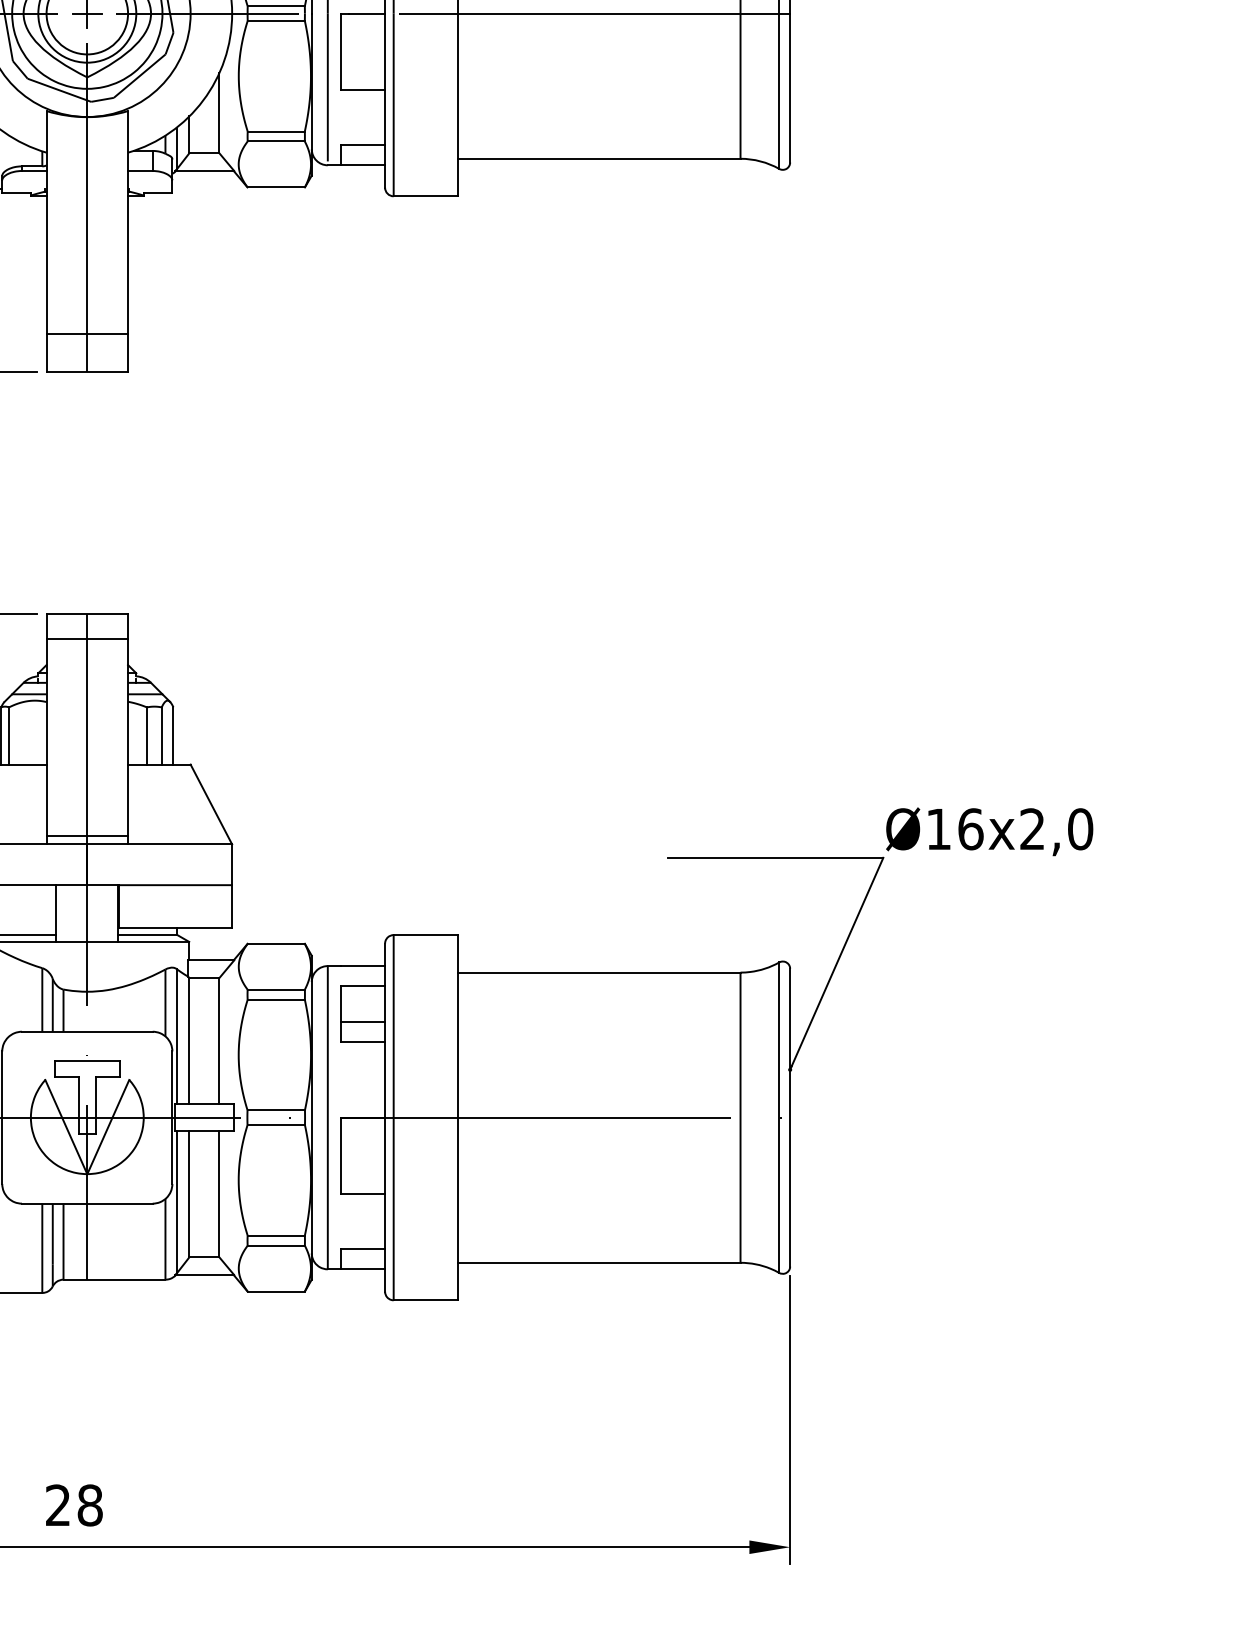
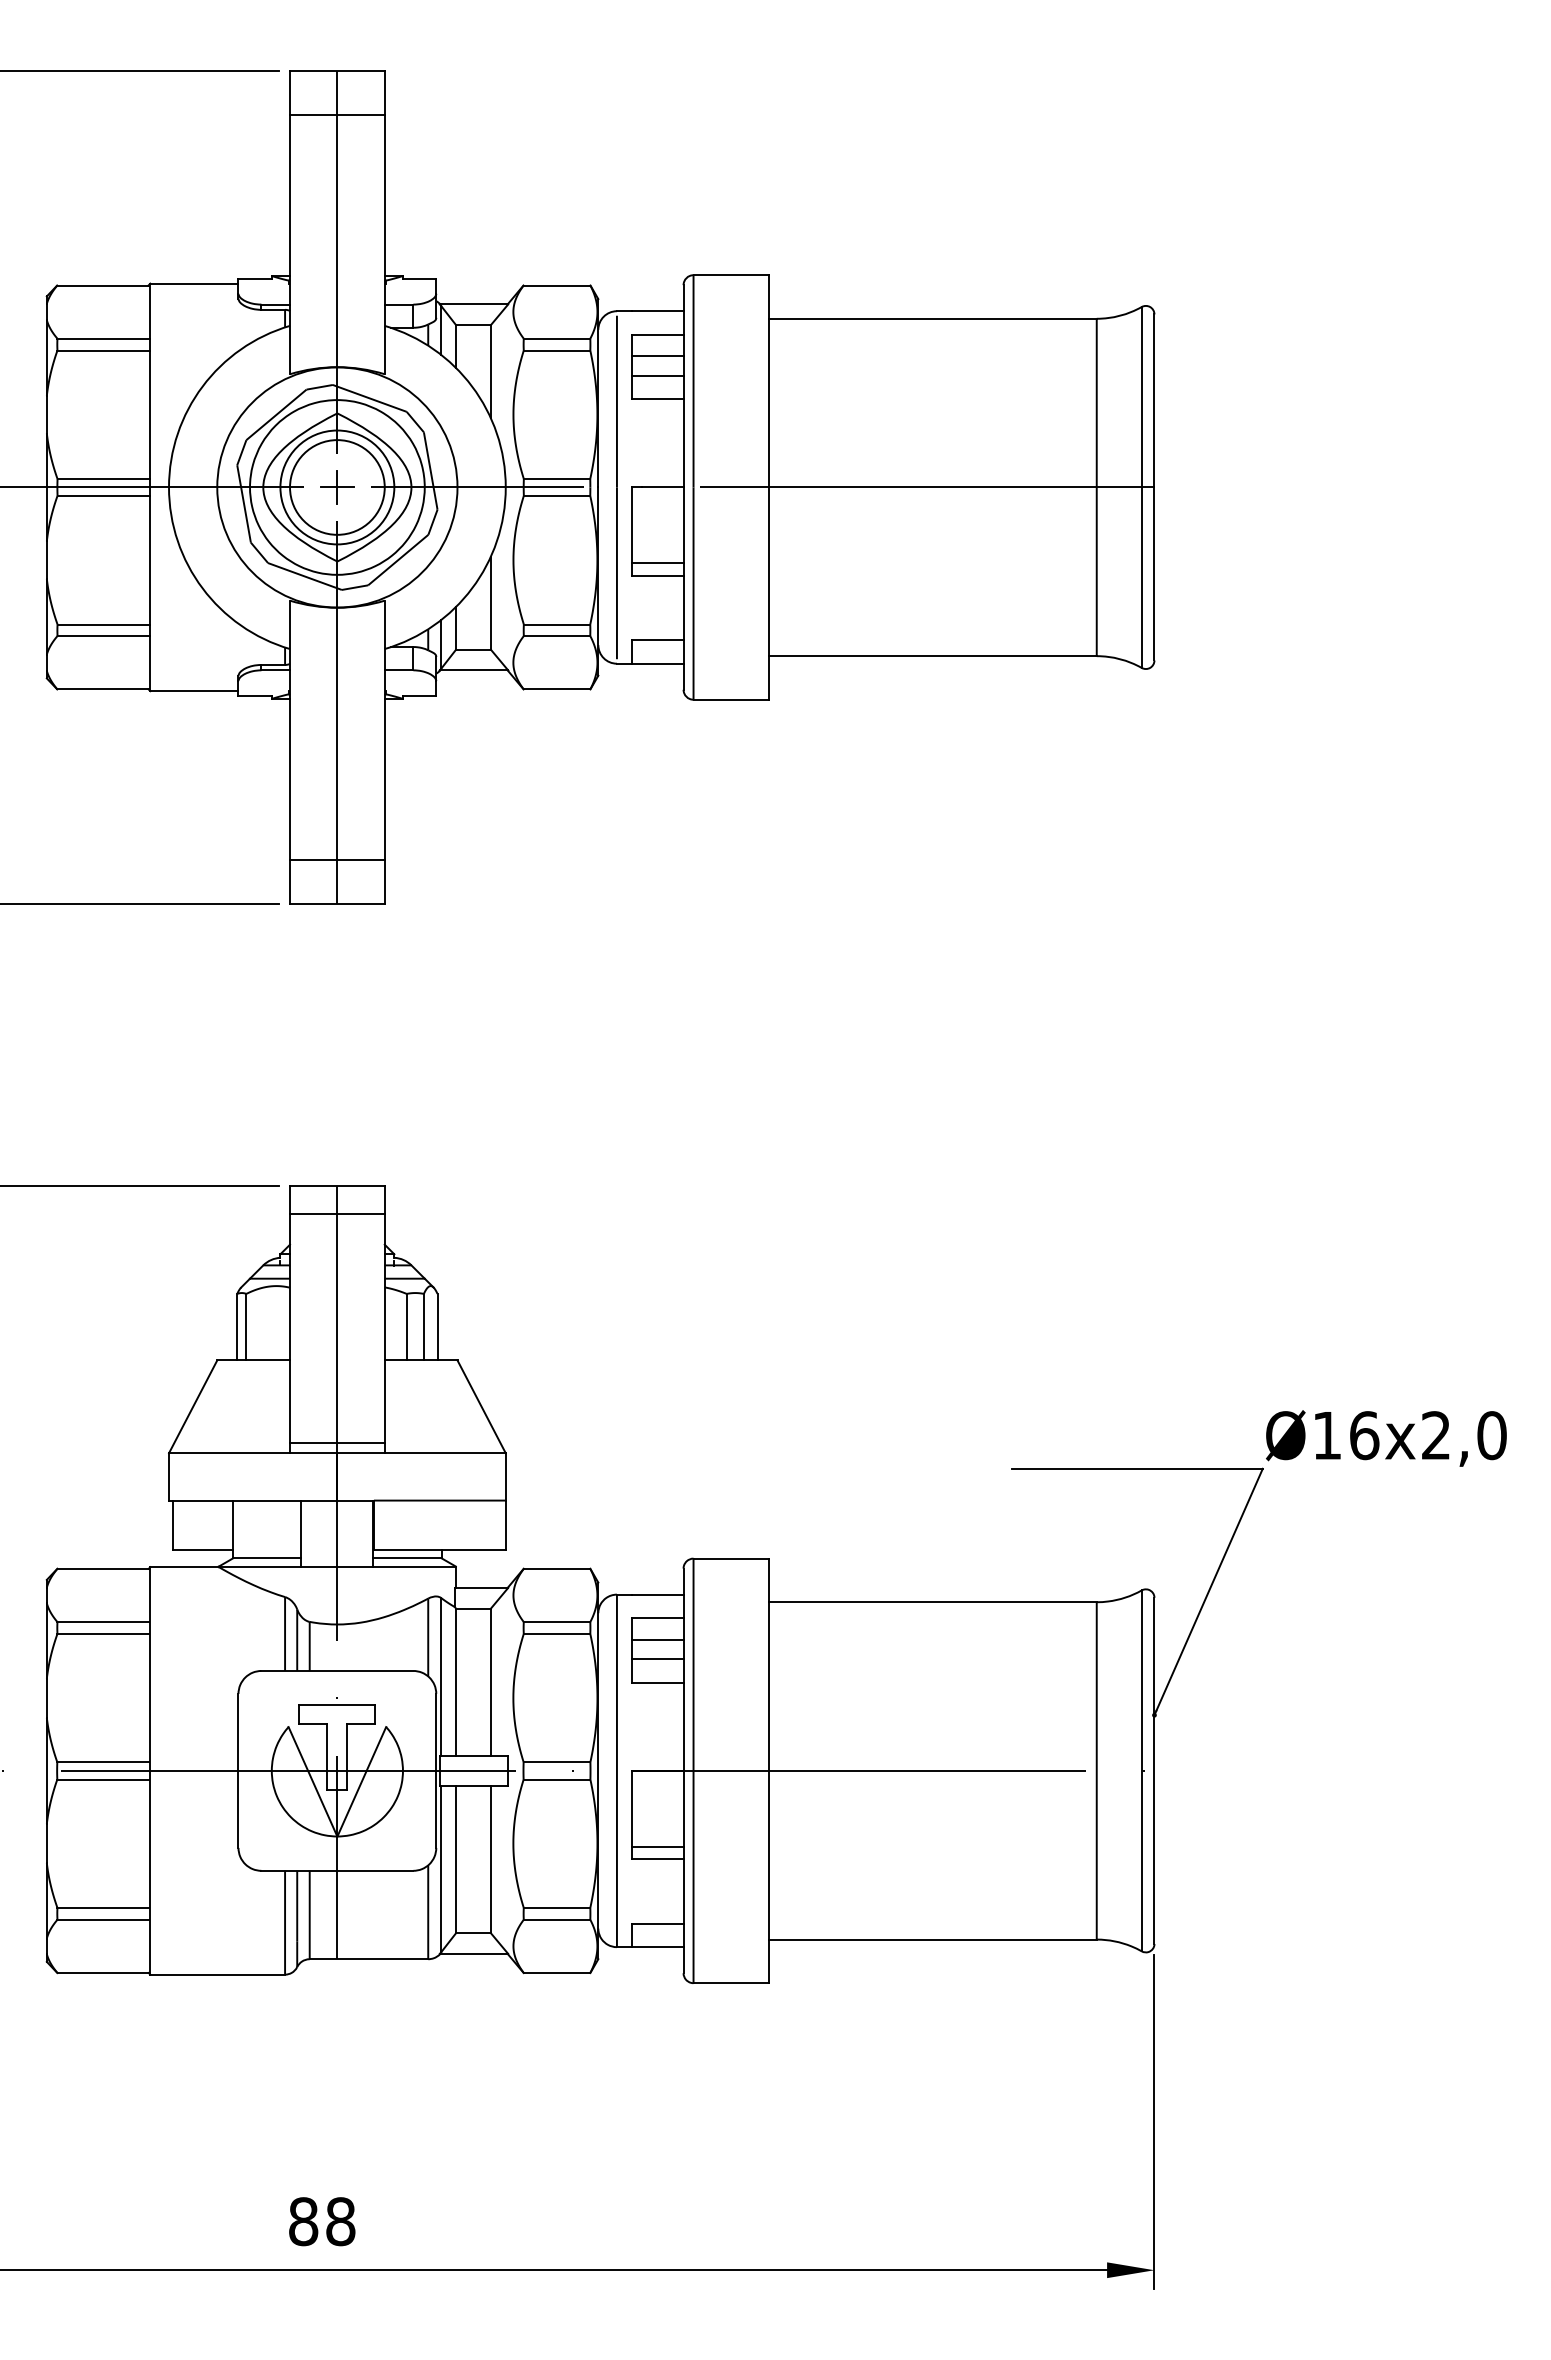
line: (362, 79) -> (657, 563), added
line: (362, 1004) -> (657, 1639), added
line: (362, 1182) -> (657, 1846), added
text: (58, 1505) -> (303, 2221), 28 -> 88

